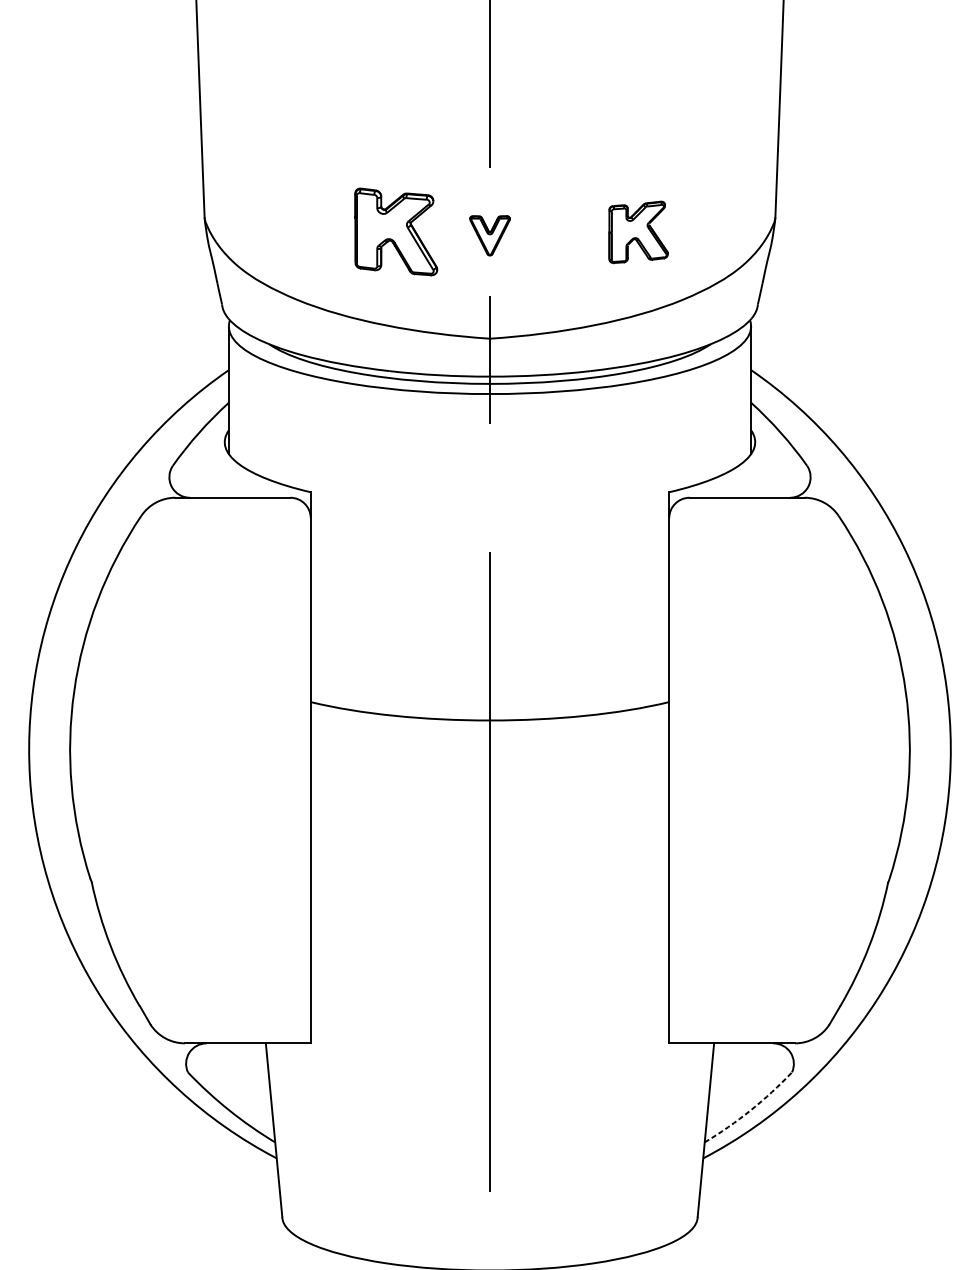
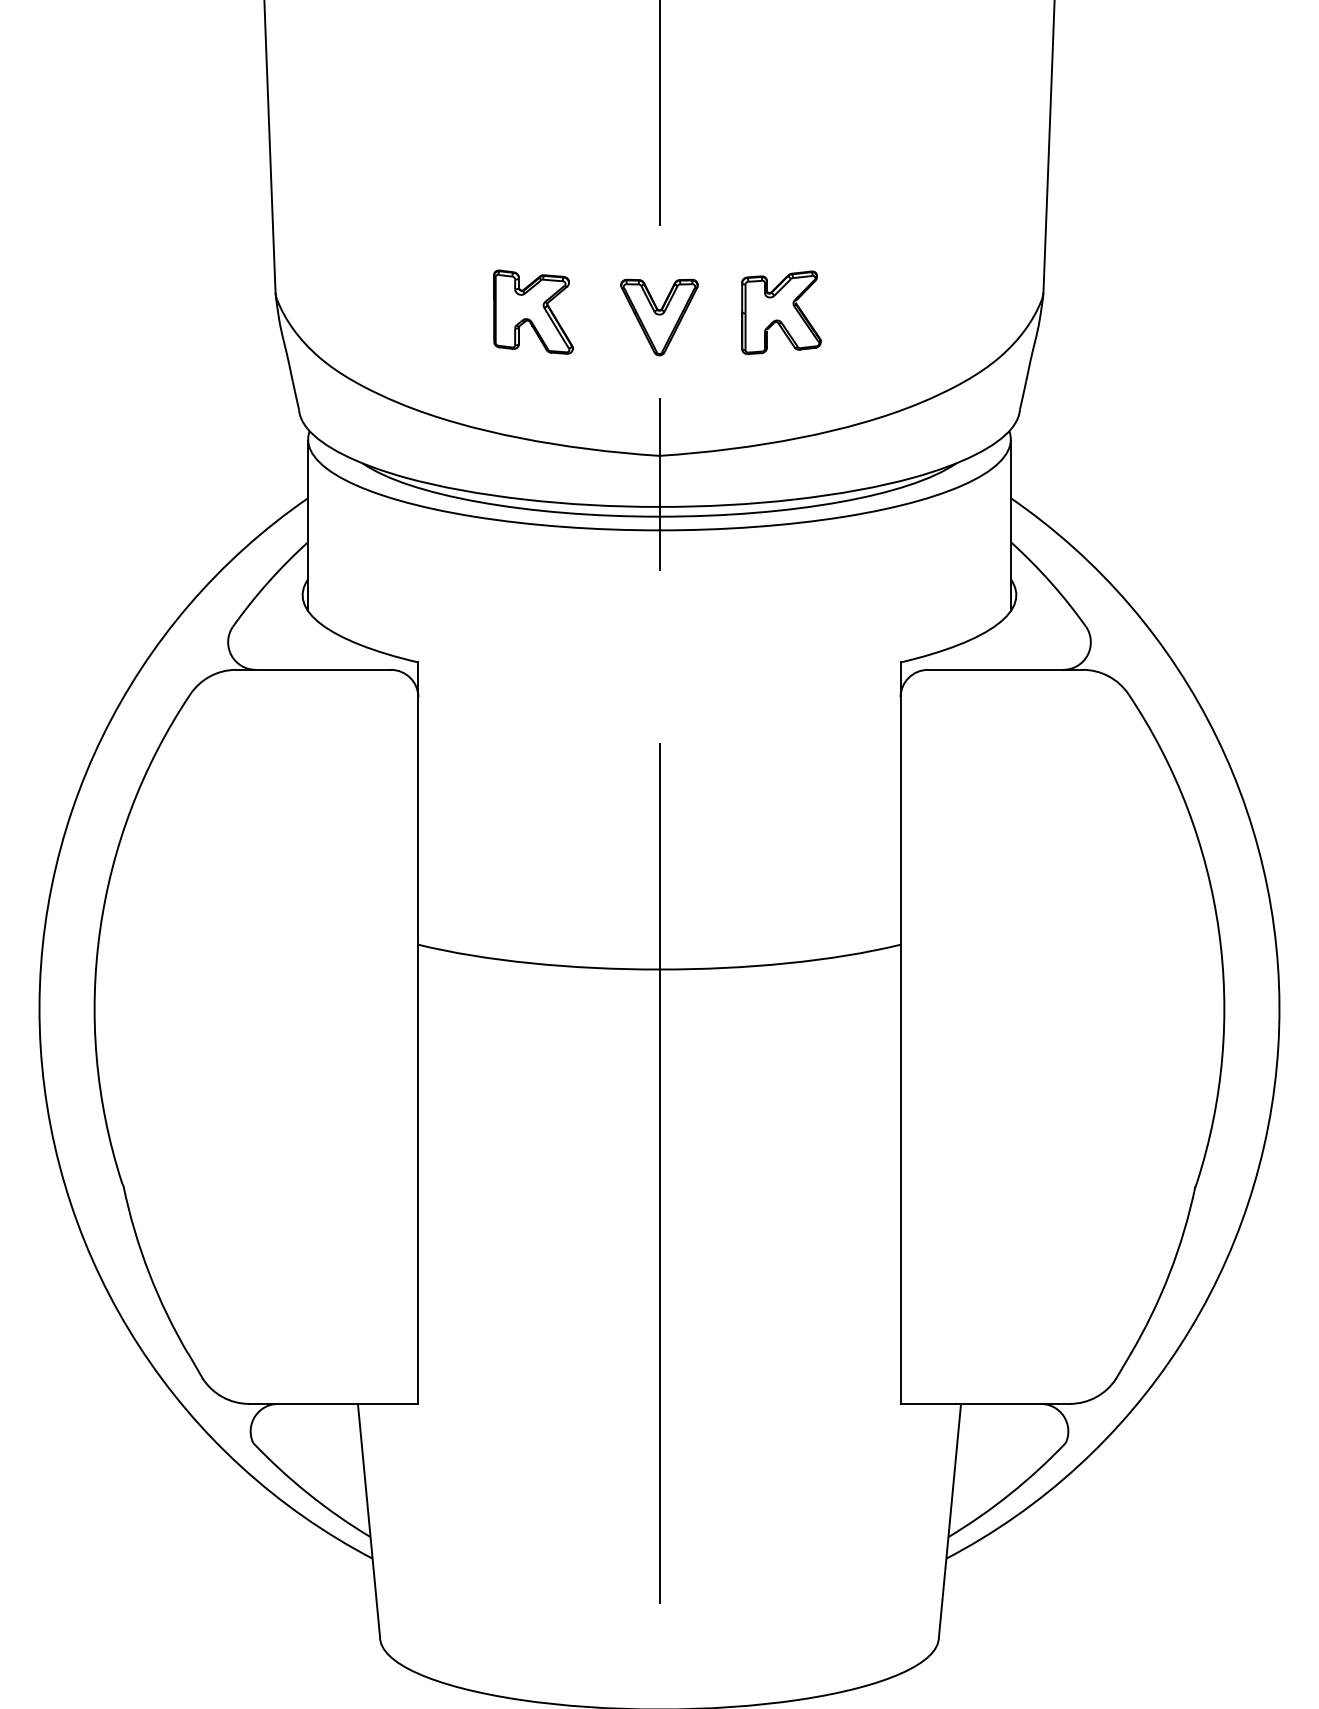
part: (396, 231) -> (533, 311), size x0.71
part: (638, 232) -> (781, 312), moved
part: (490, 235) -> (659, 317), size x1.43
arc: (750, 1110) -> (1010, 1494), dashed -> solid

